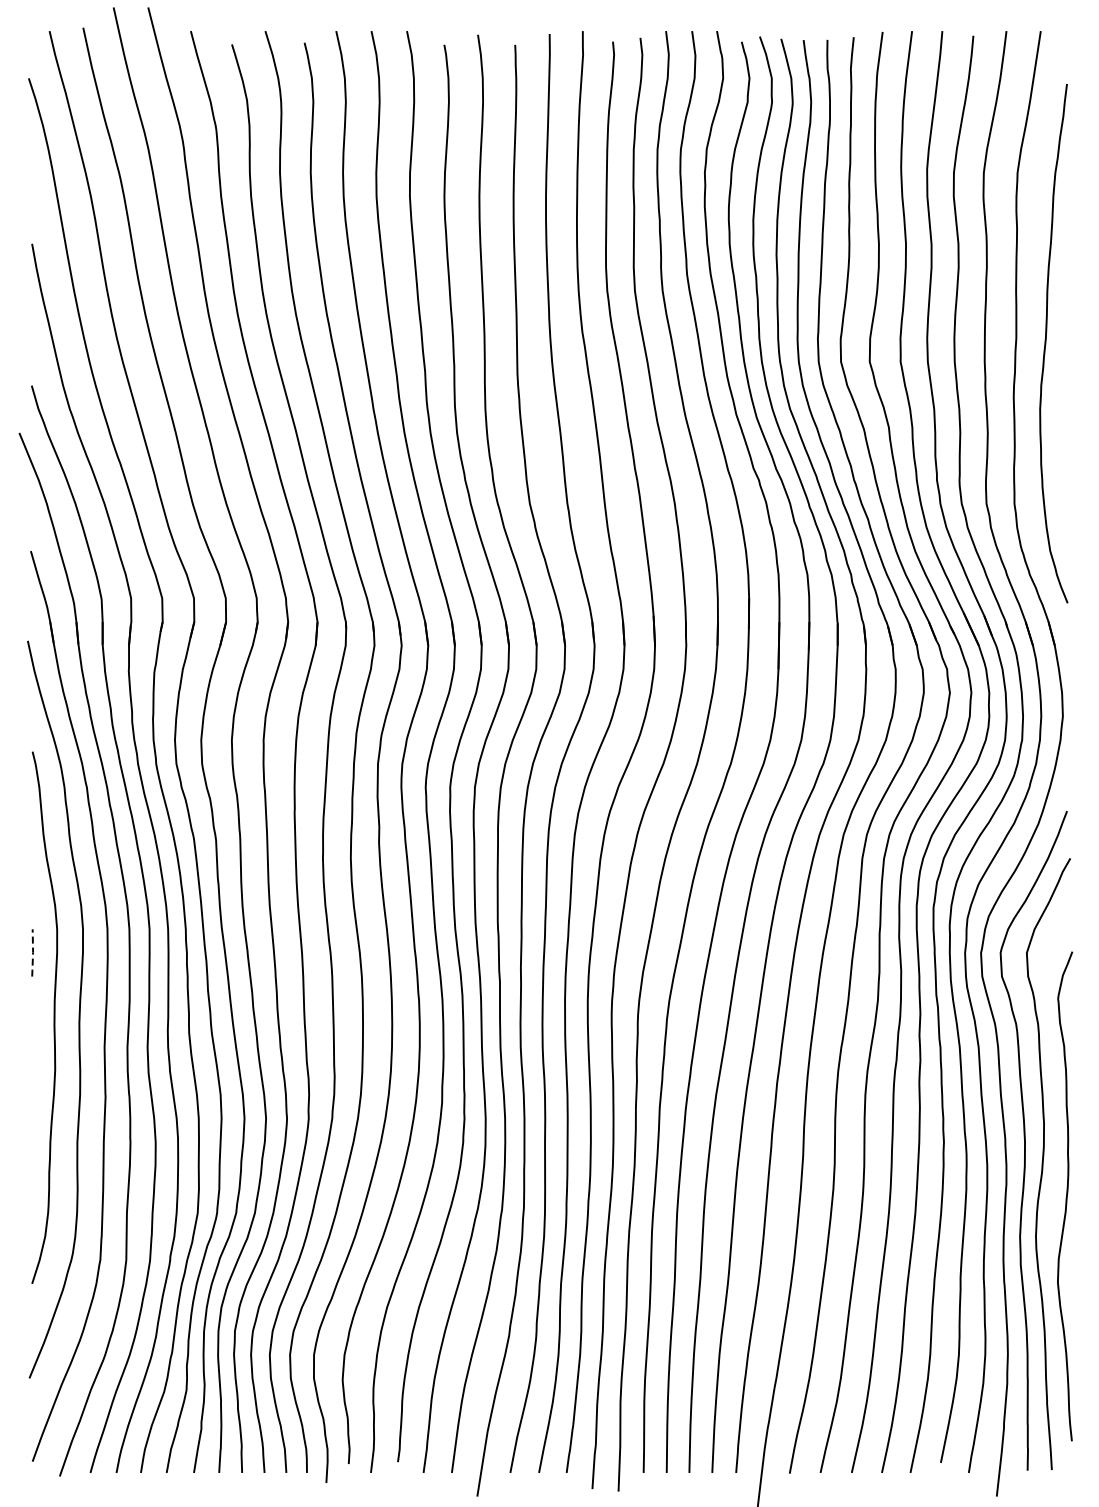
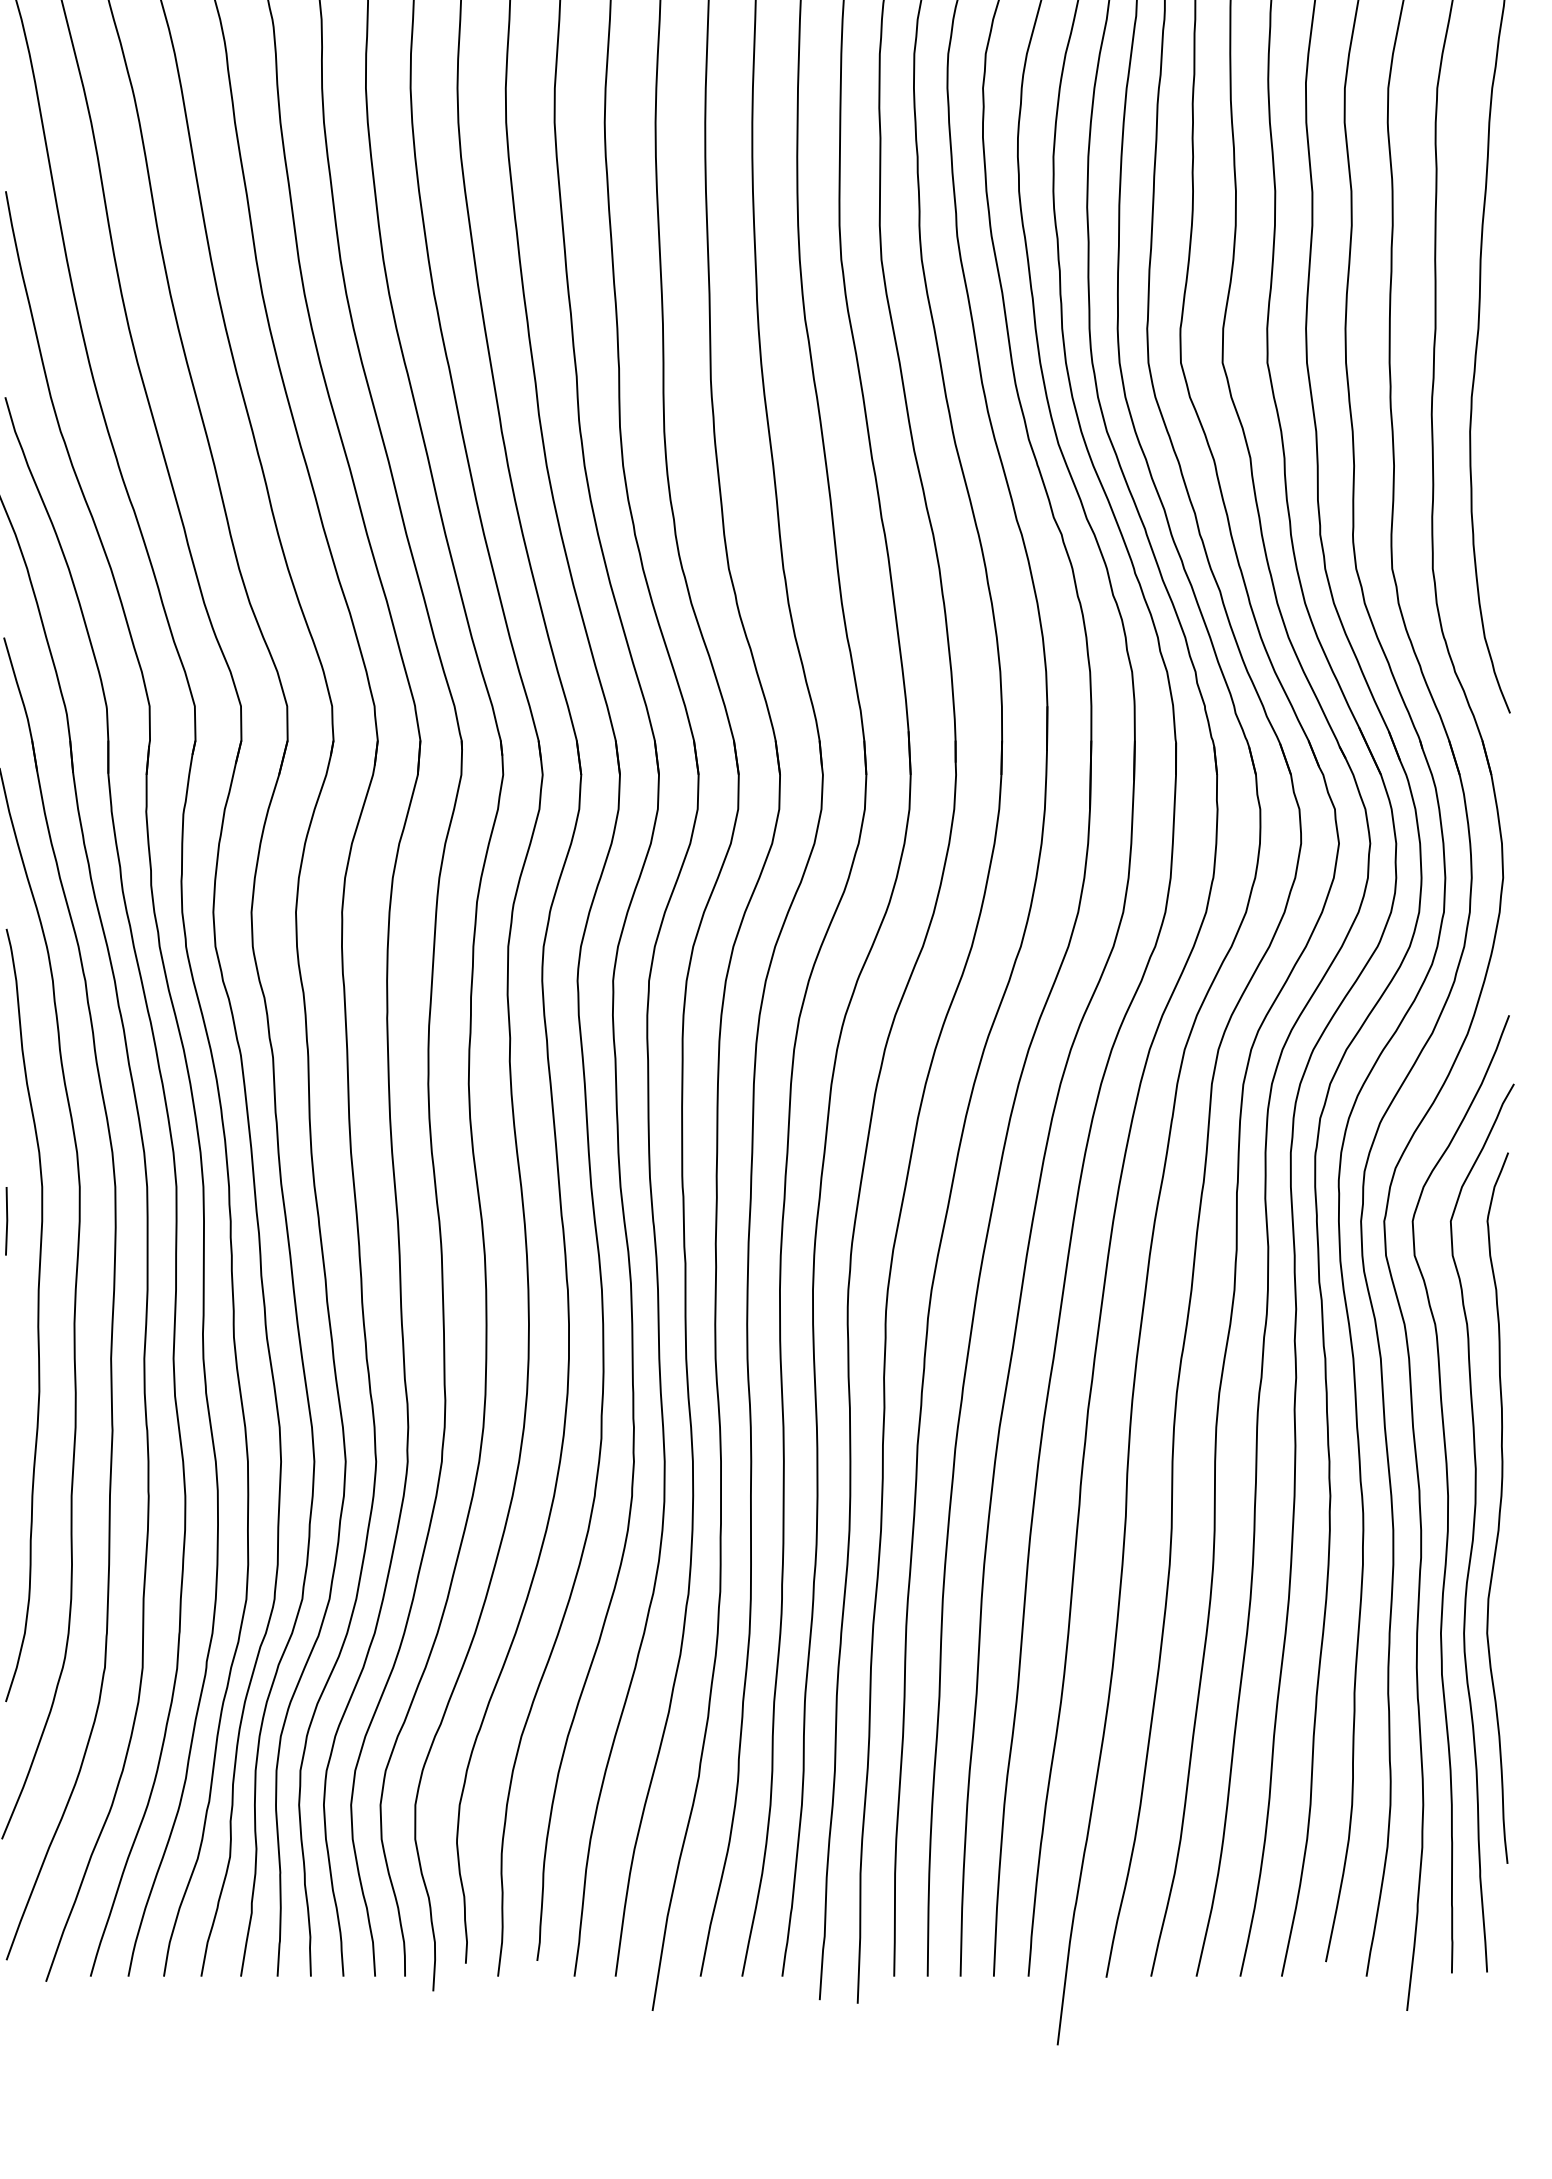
line: (33, 952) -> (7, 1220), dashed -> solid
curve: (1066, 1196) -> (1499, 1508), moved

